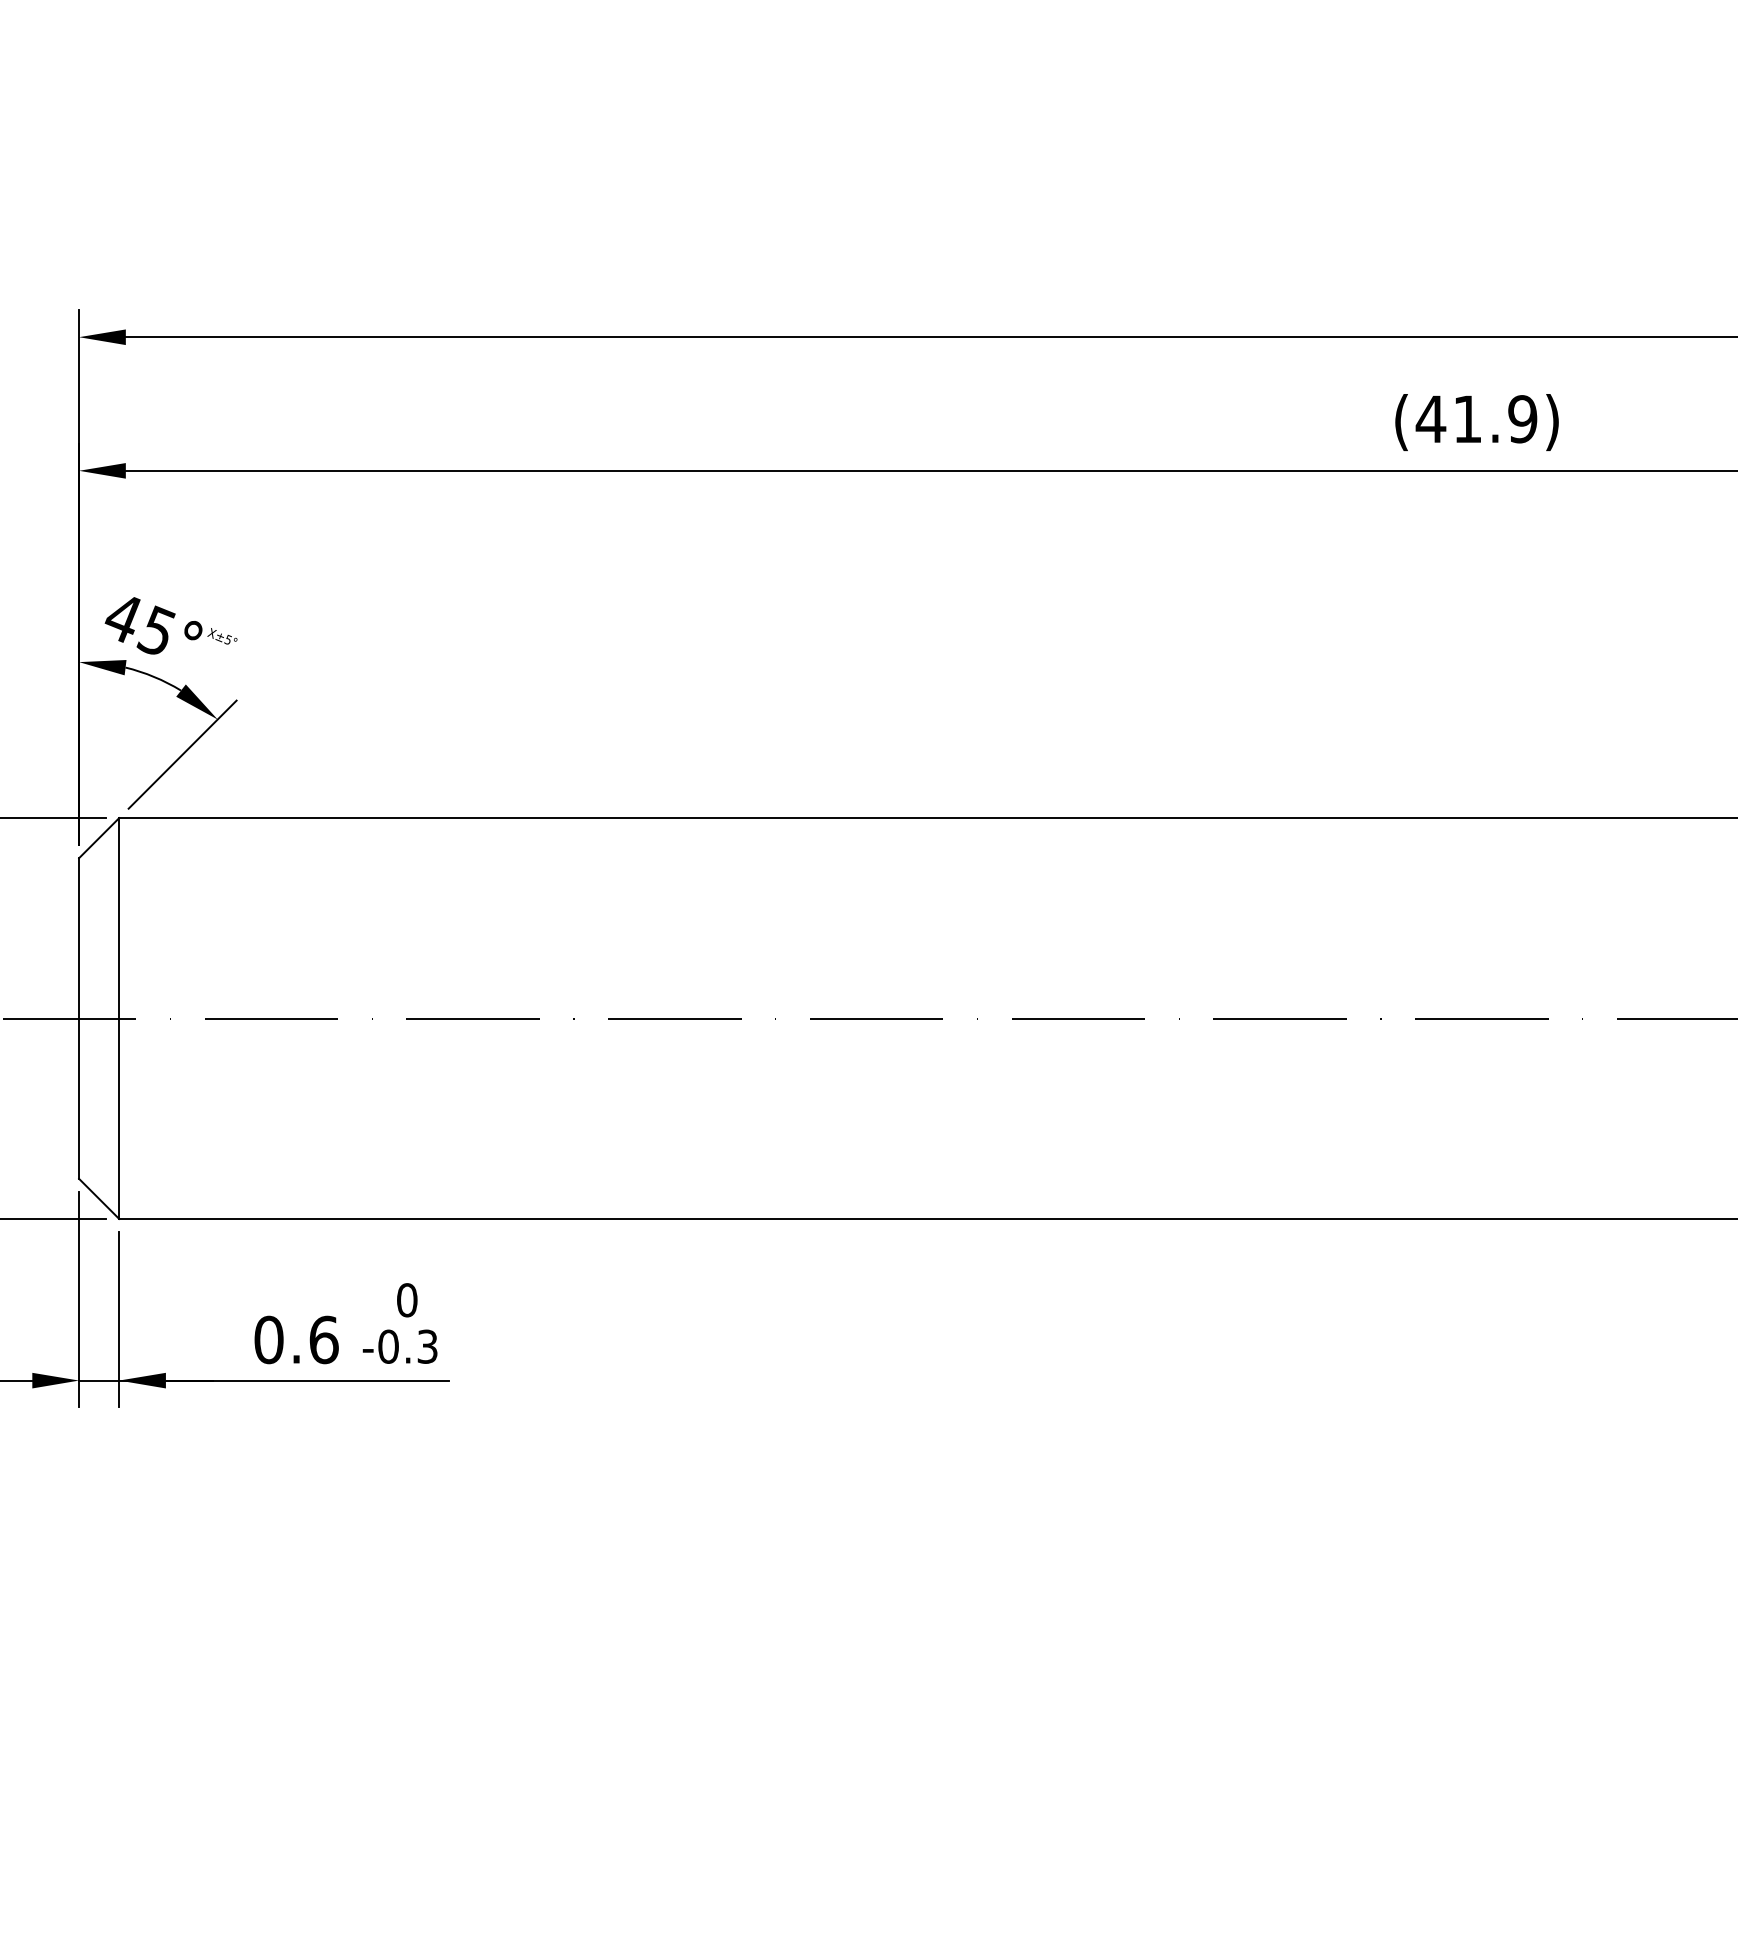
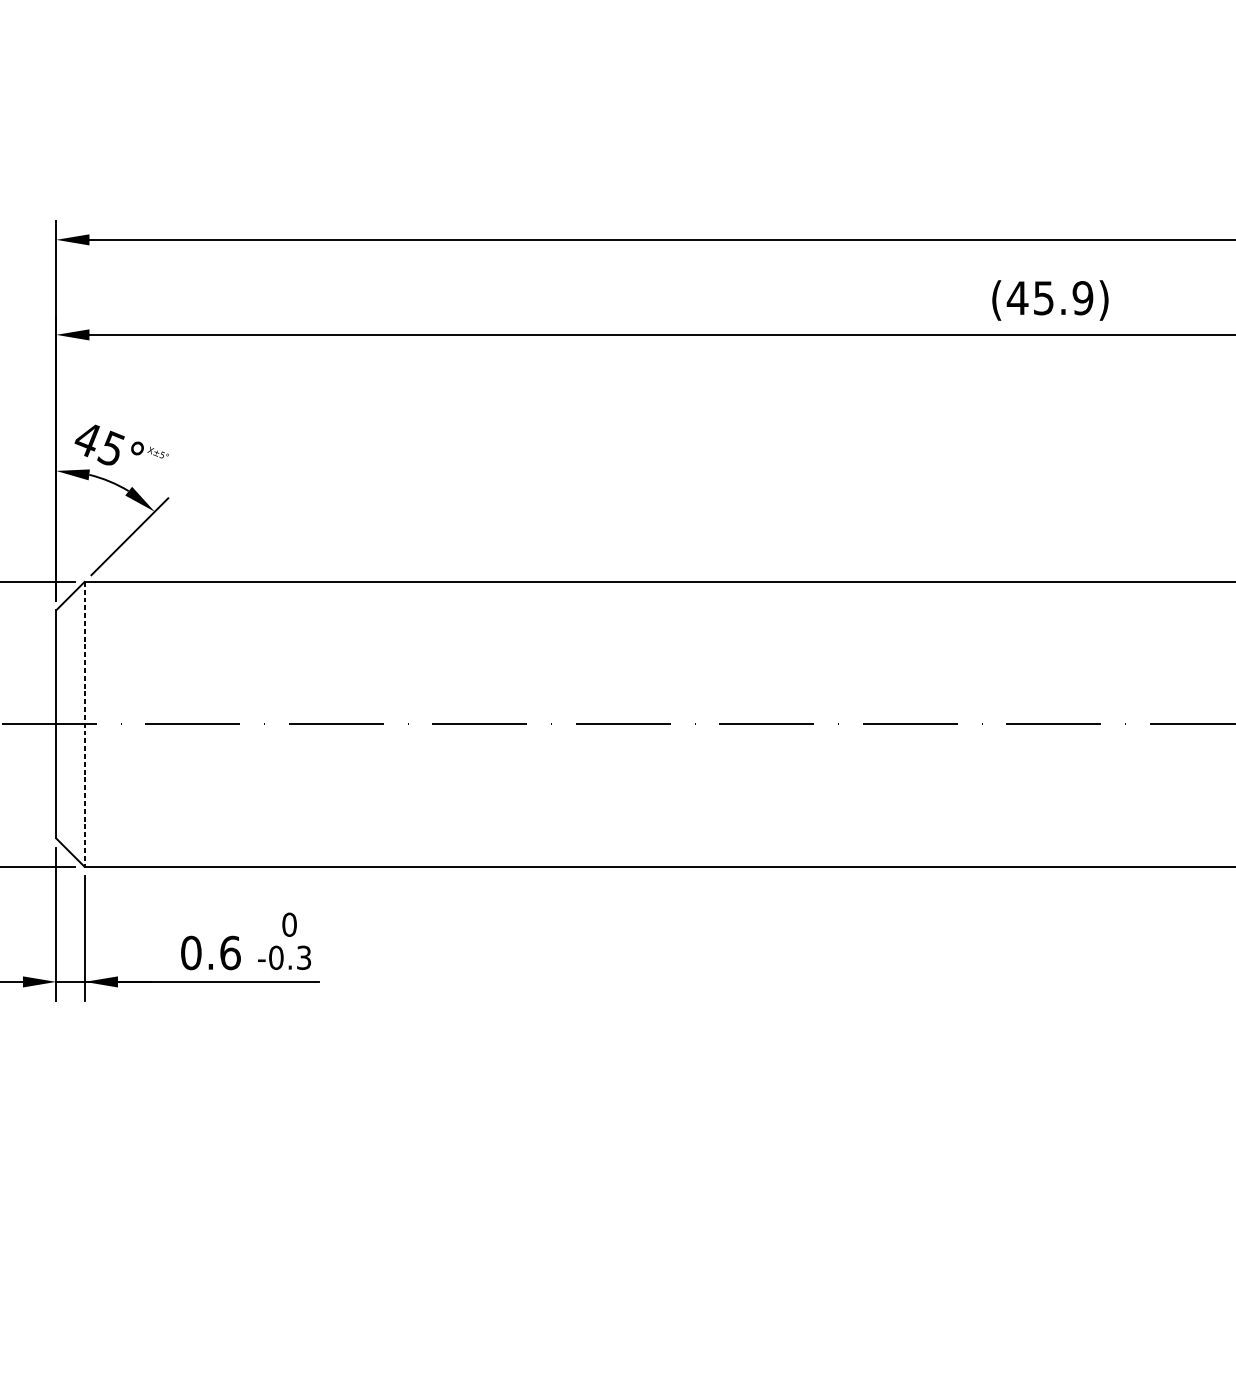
text: (1467, 419) -> (1043, 298), (41.9) -> (45.9)
line: (119, 1019) -> (84, 725), solid -> dashed

